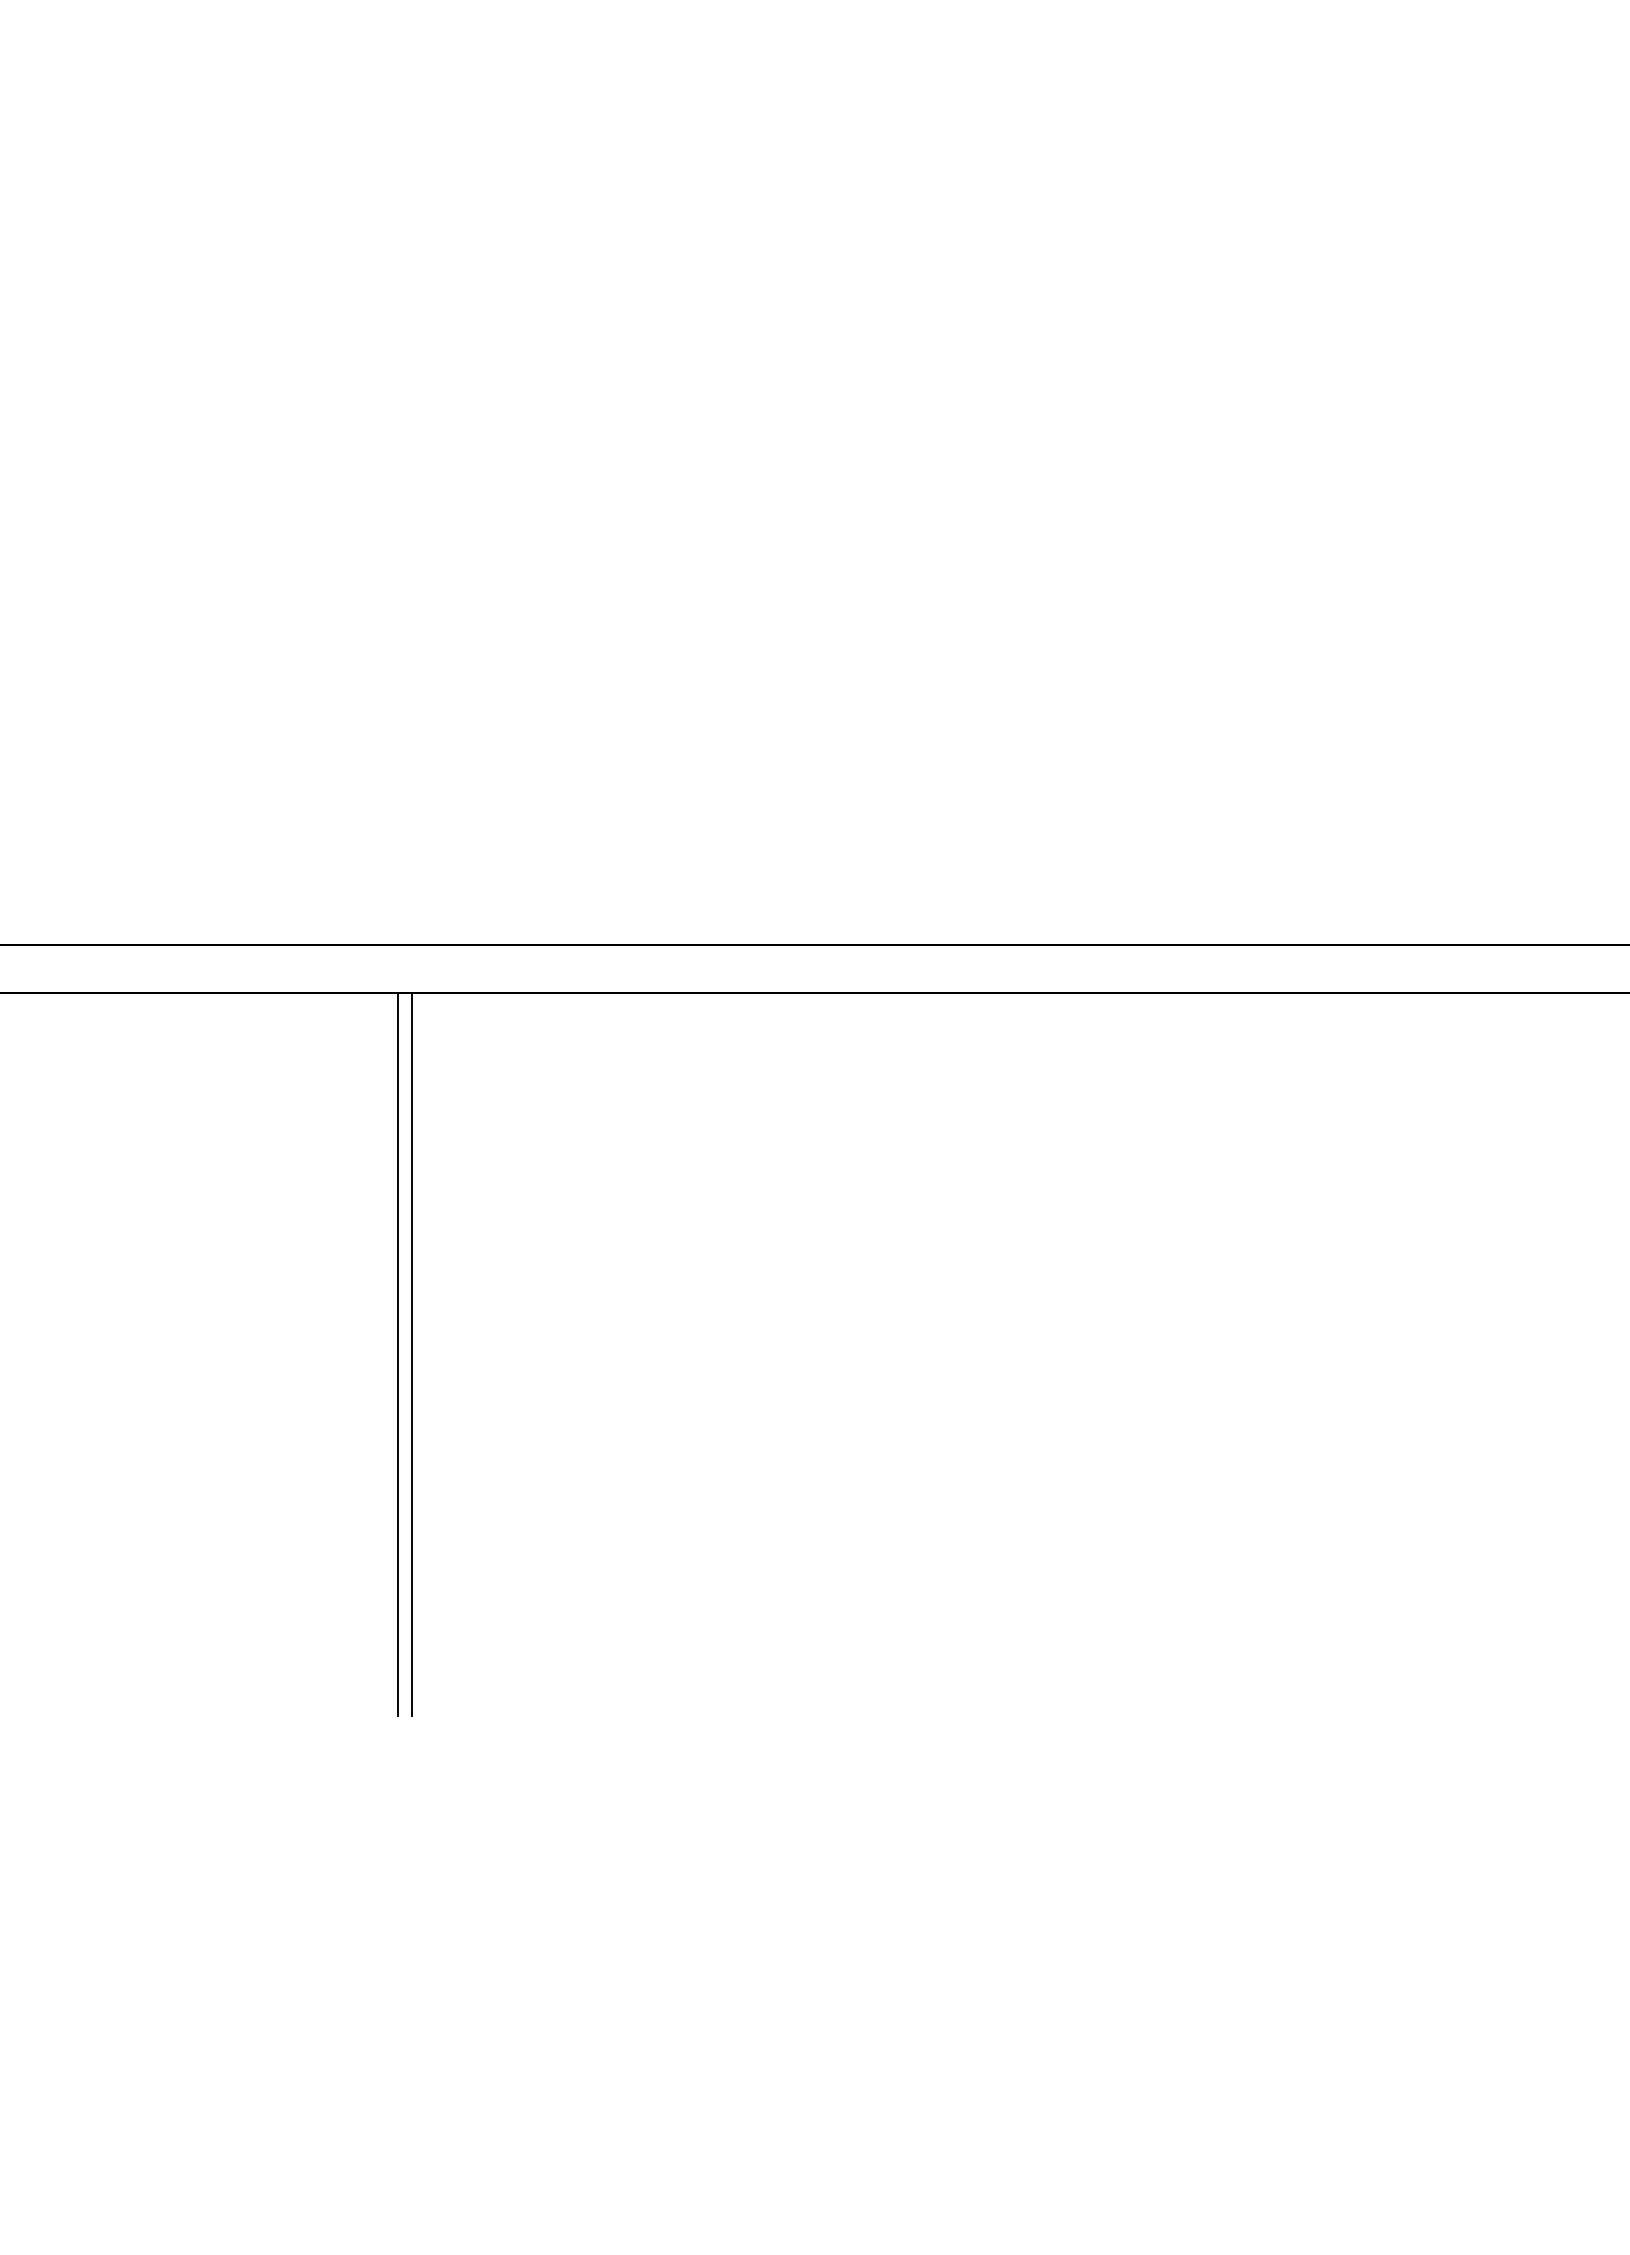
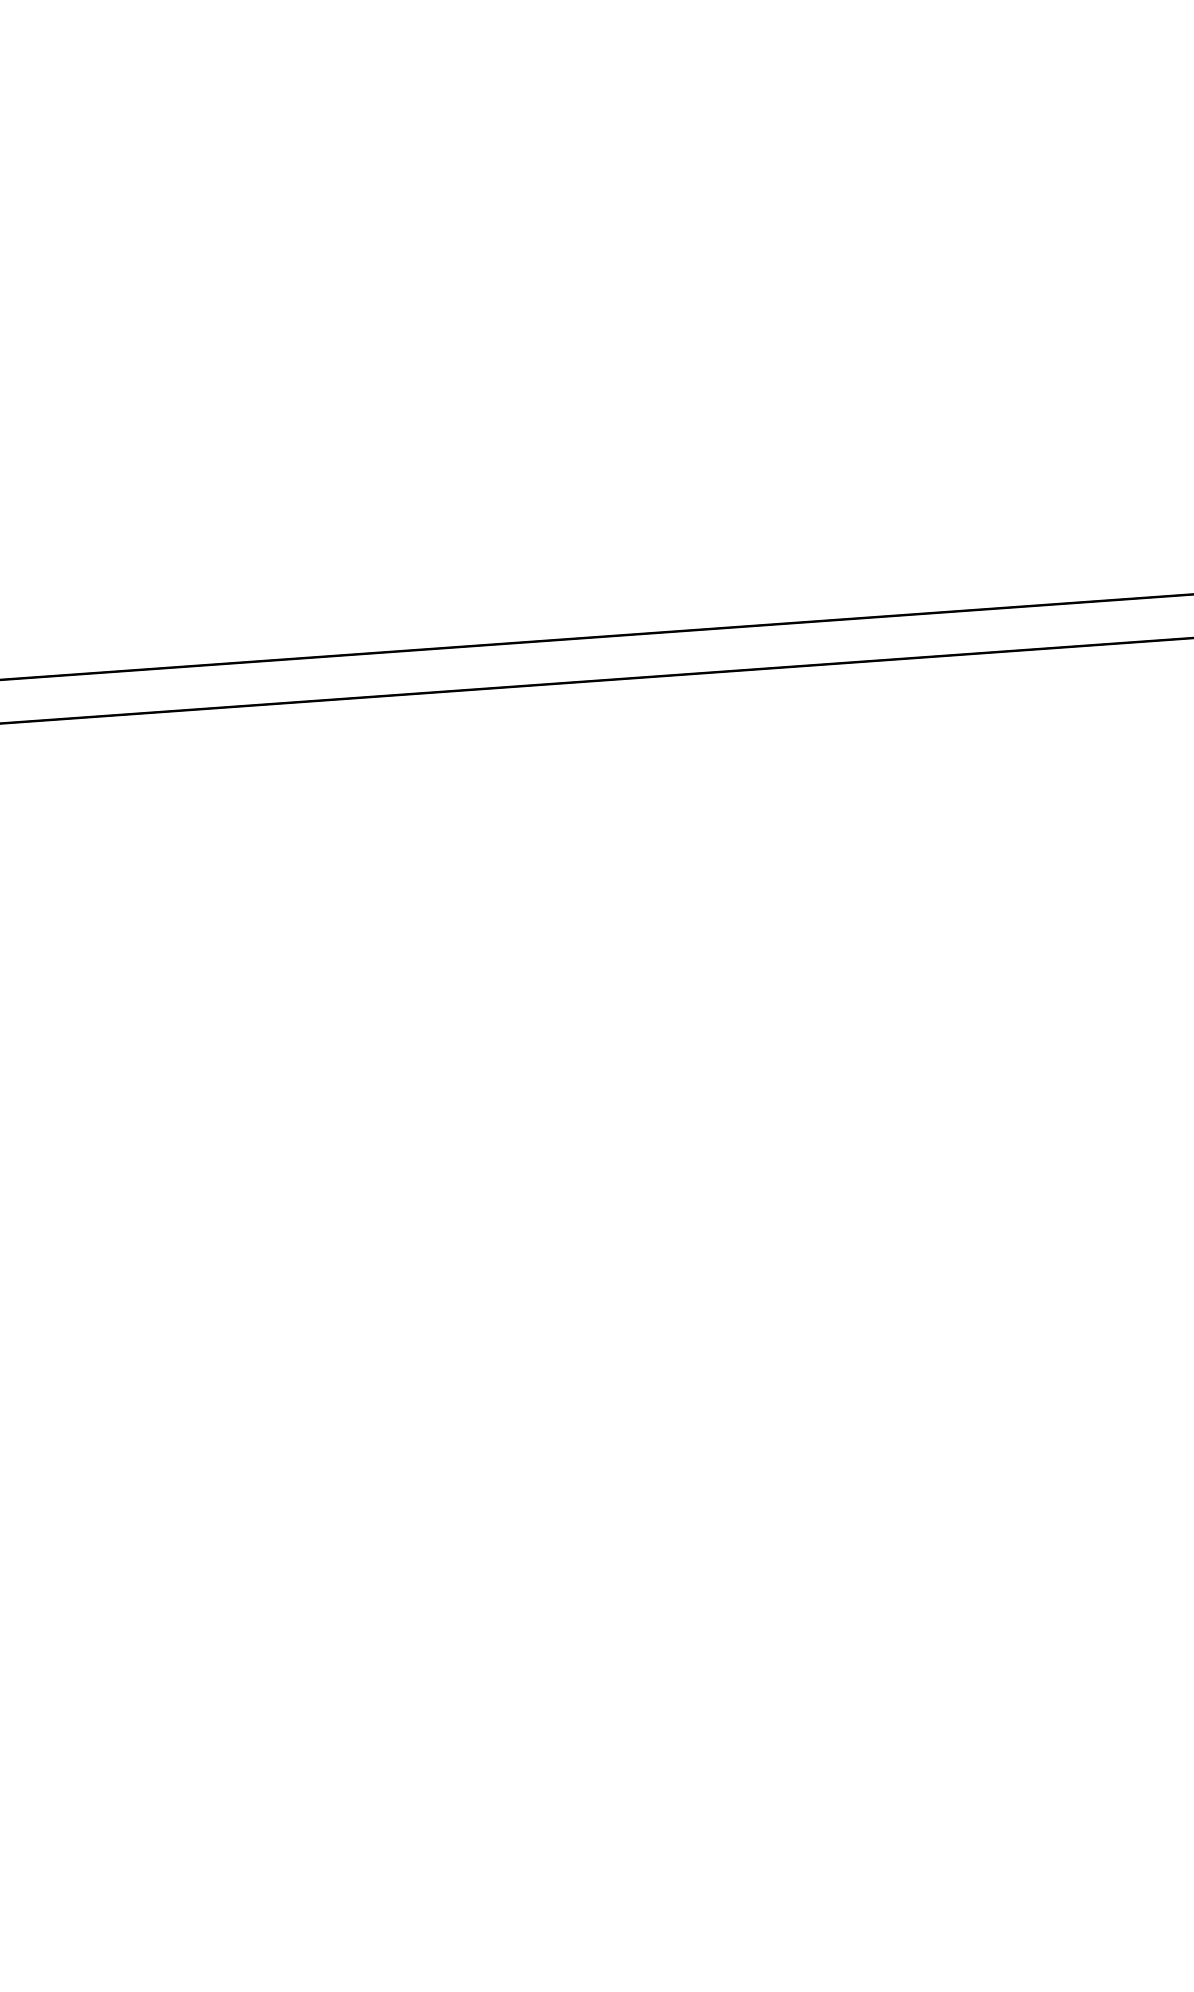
line: (398, 1354) -> (162, 1041), removed
line: (411, 1354) -> (174, 1040), removed

